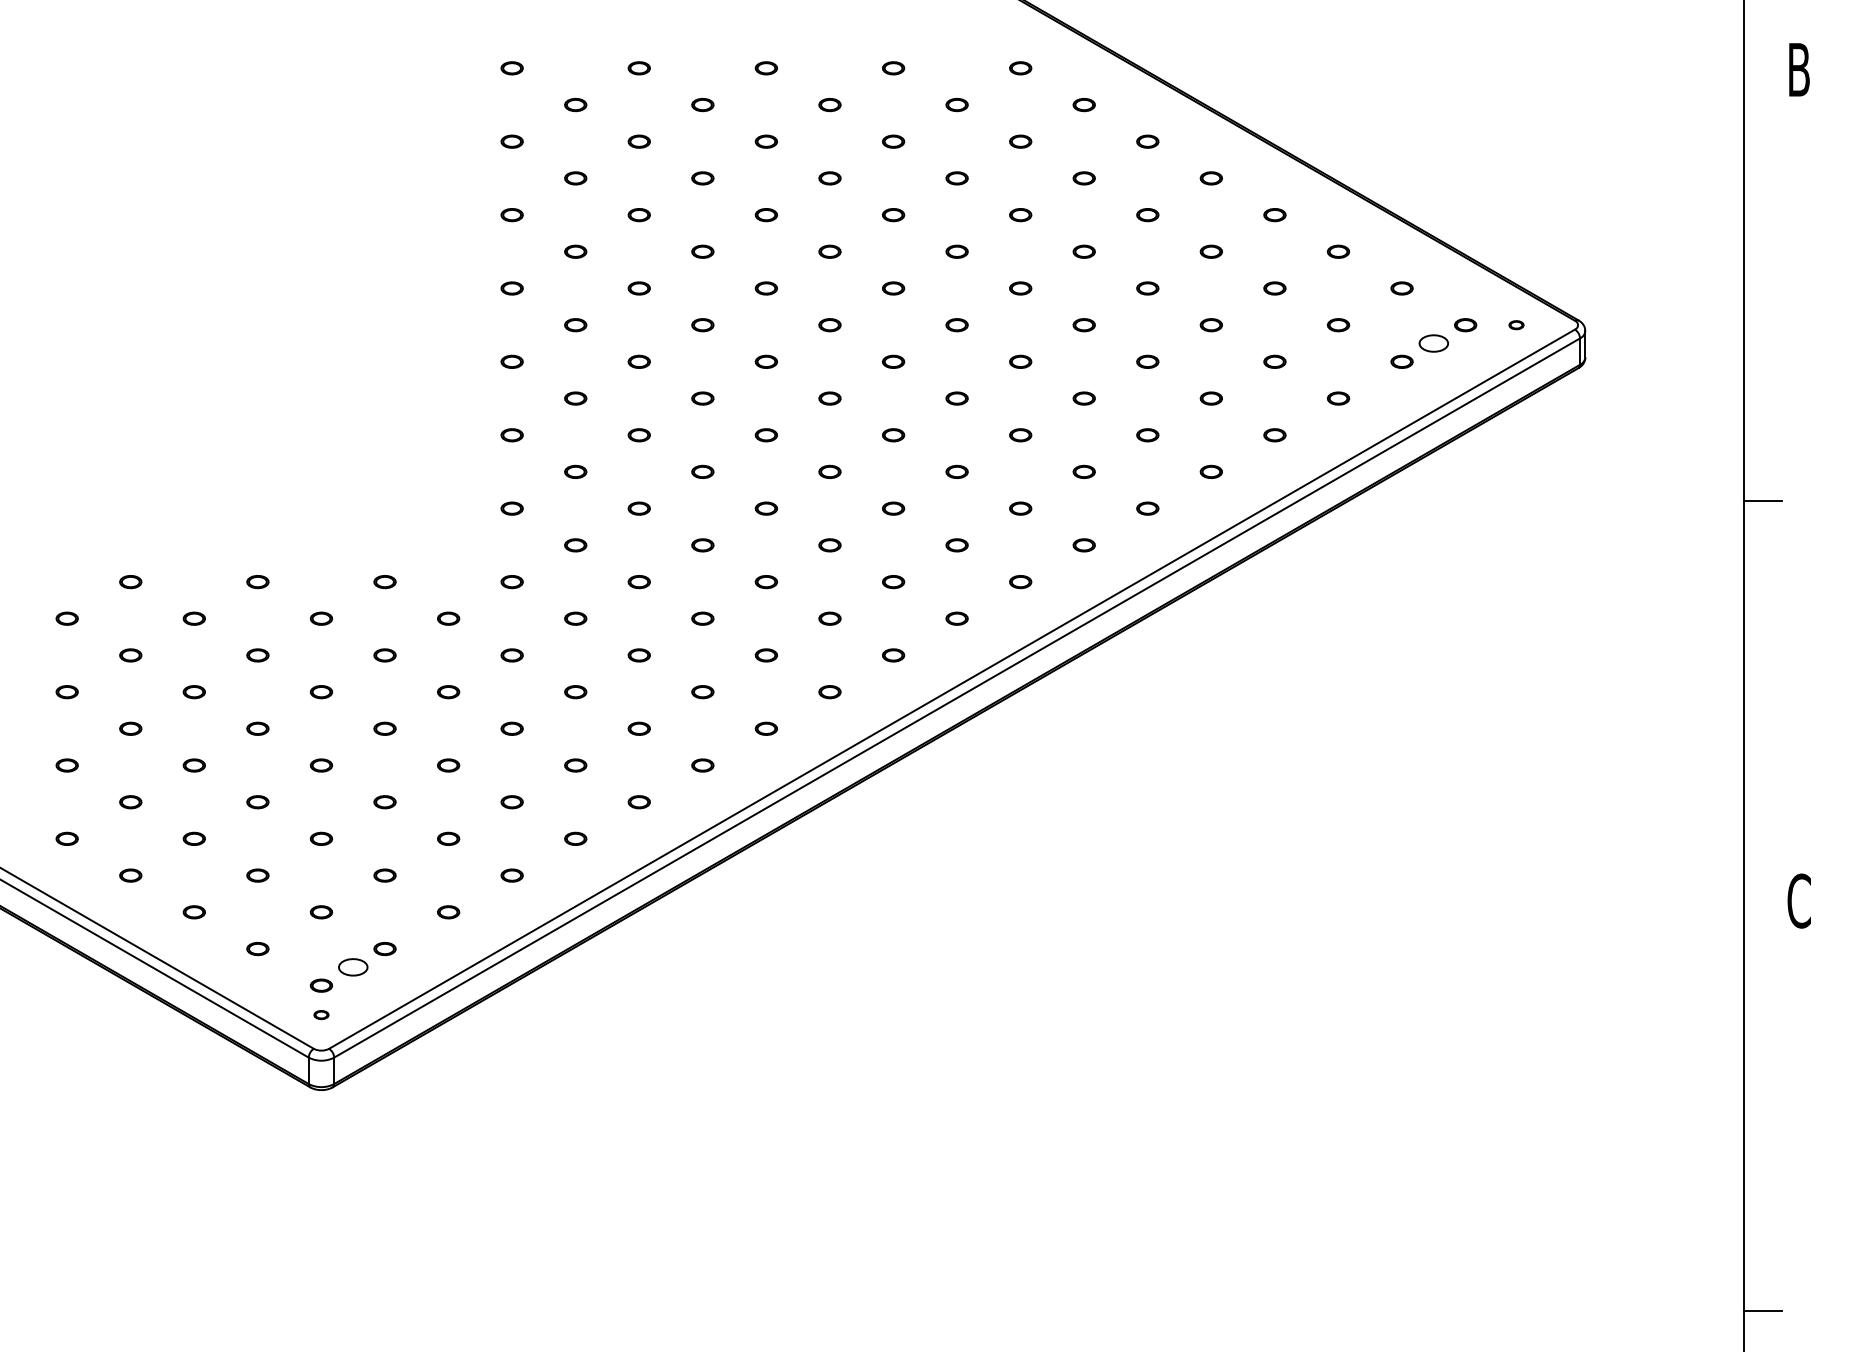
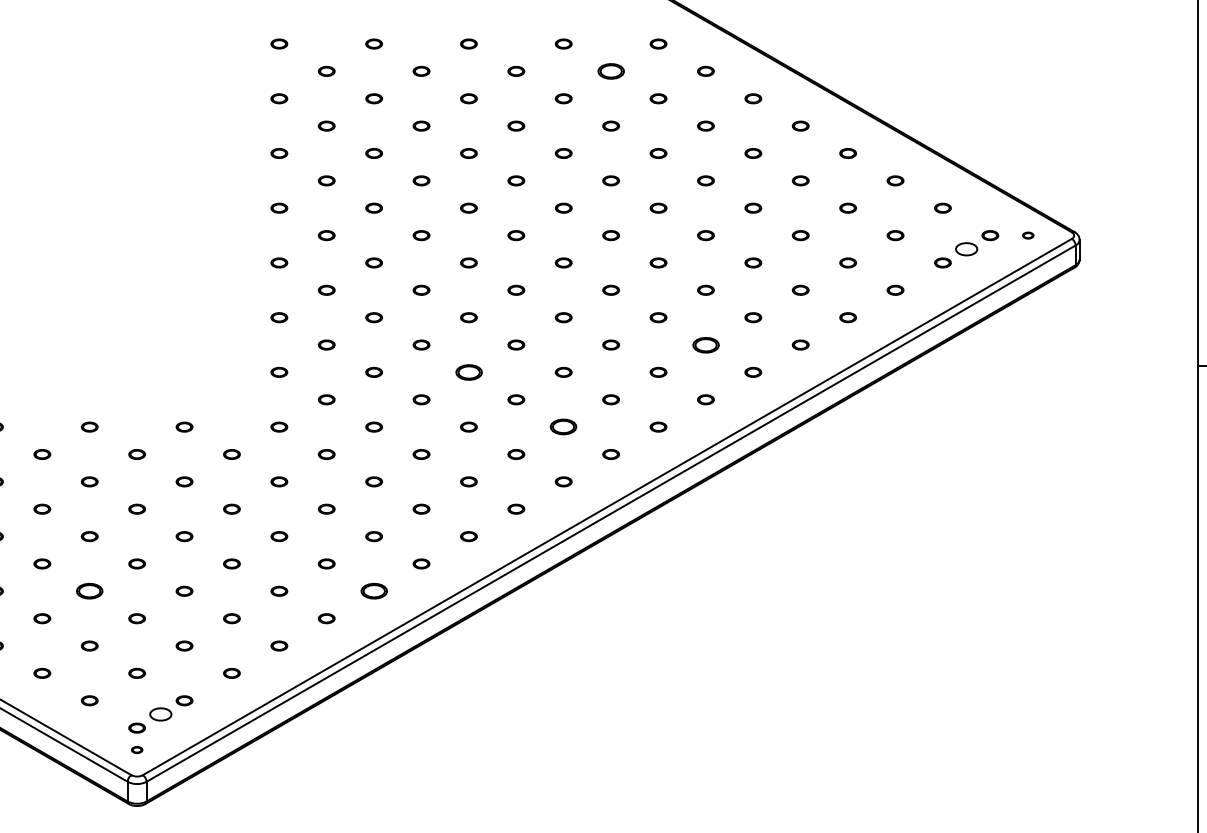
part: (956, 104) -> (610, 71), size x1.6
part: (1083, 471) -> (705, 344), size x1.6
part: (765, 508) -> (468, 372), size x1.6
part: (893, 582) -> (563, 427), size x1.6
part: (257, 802) -> (89, 591), size x1.6
part: (638, 802) -> (373, 591), size x1.6

